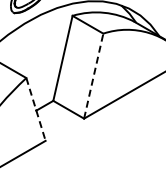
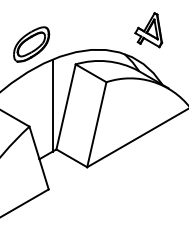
line: (49, 56) -> (52, 105), added
line: (93, 75) -> (96, 124), dashed -> solid
line: (36, 109) -> (39, 158), dashed -> solid

